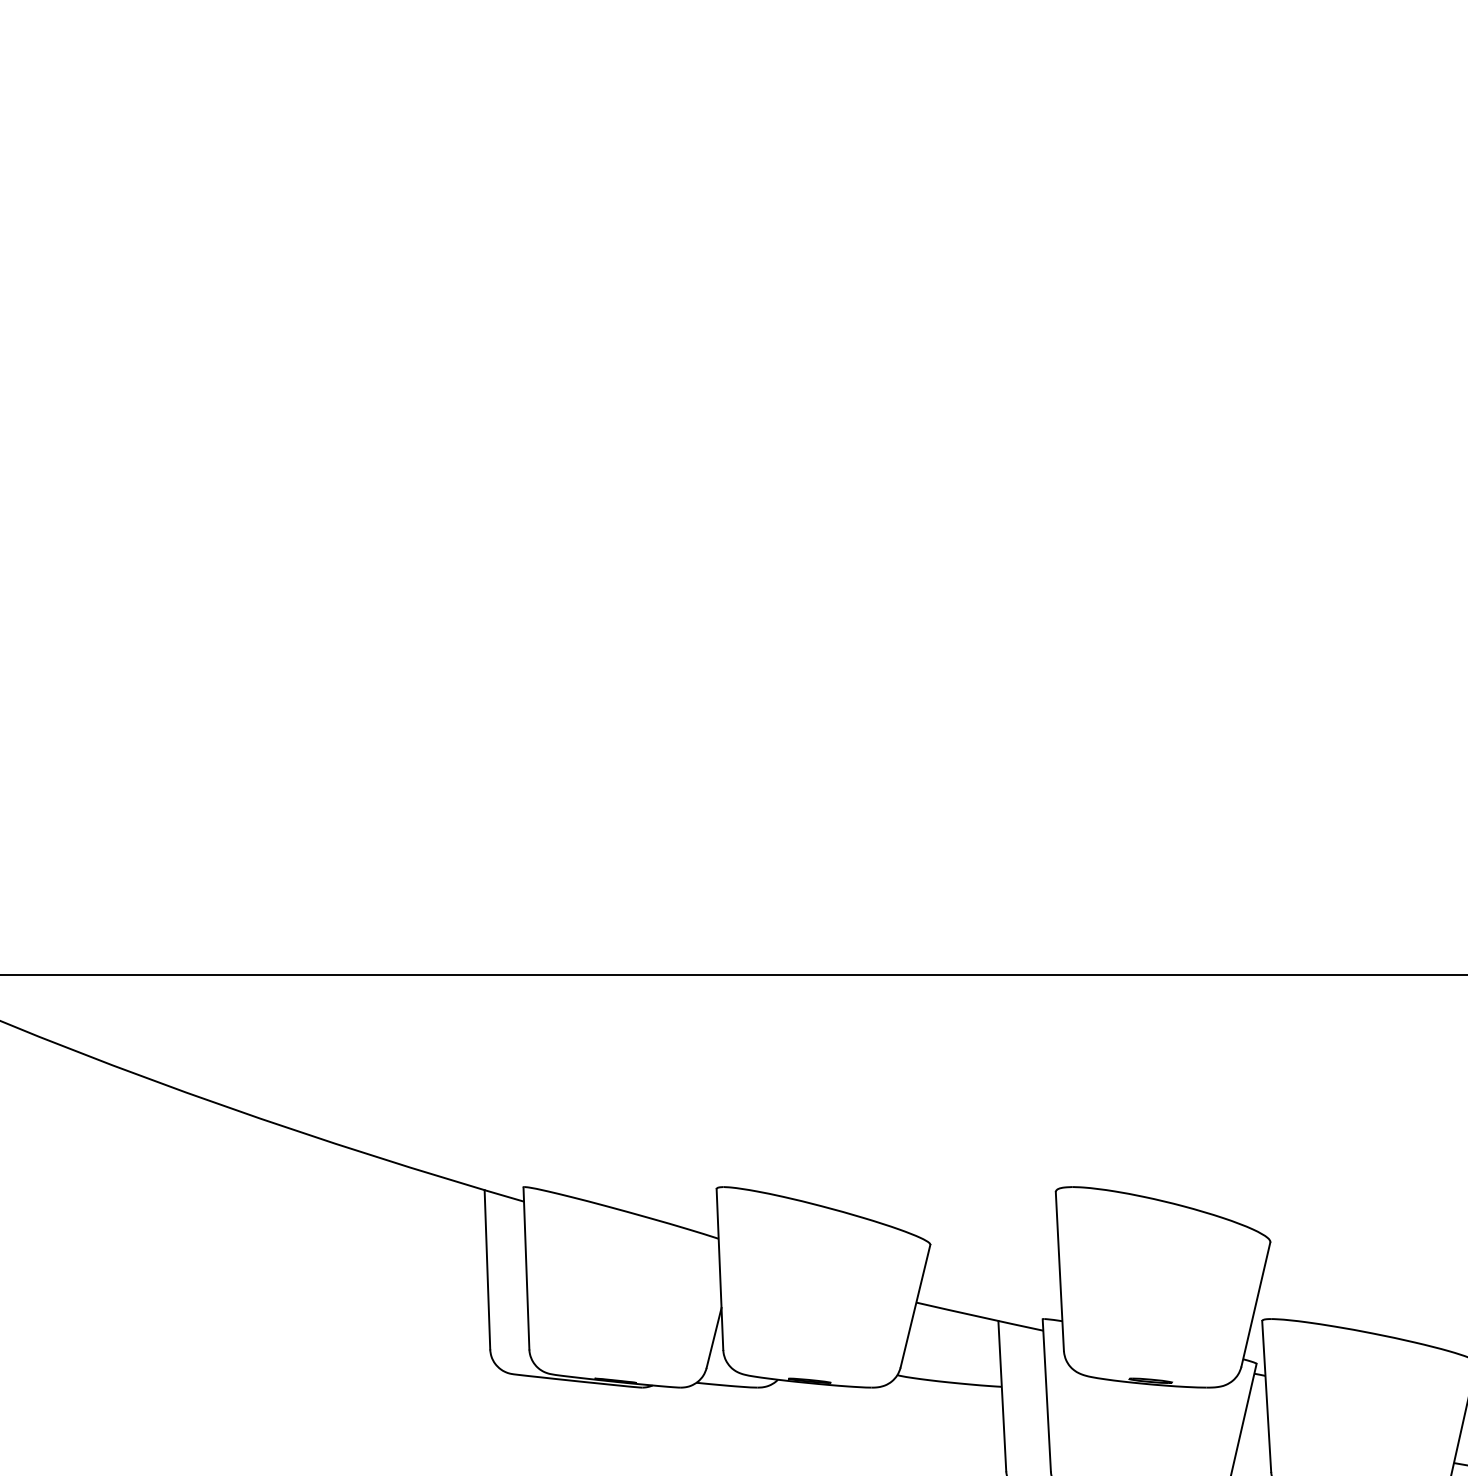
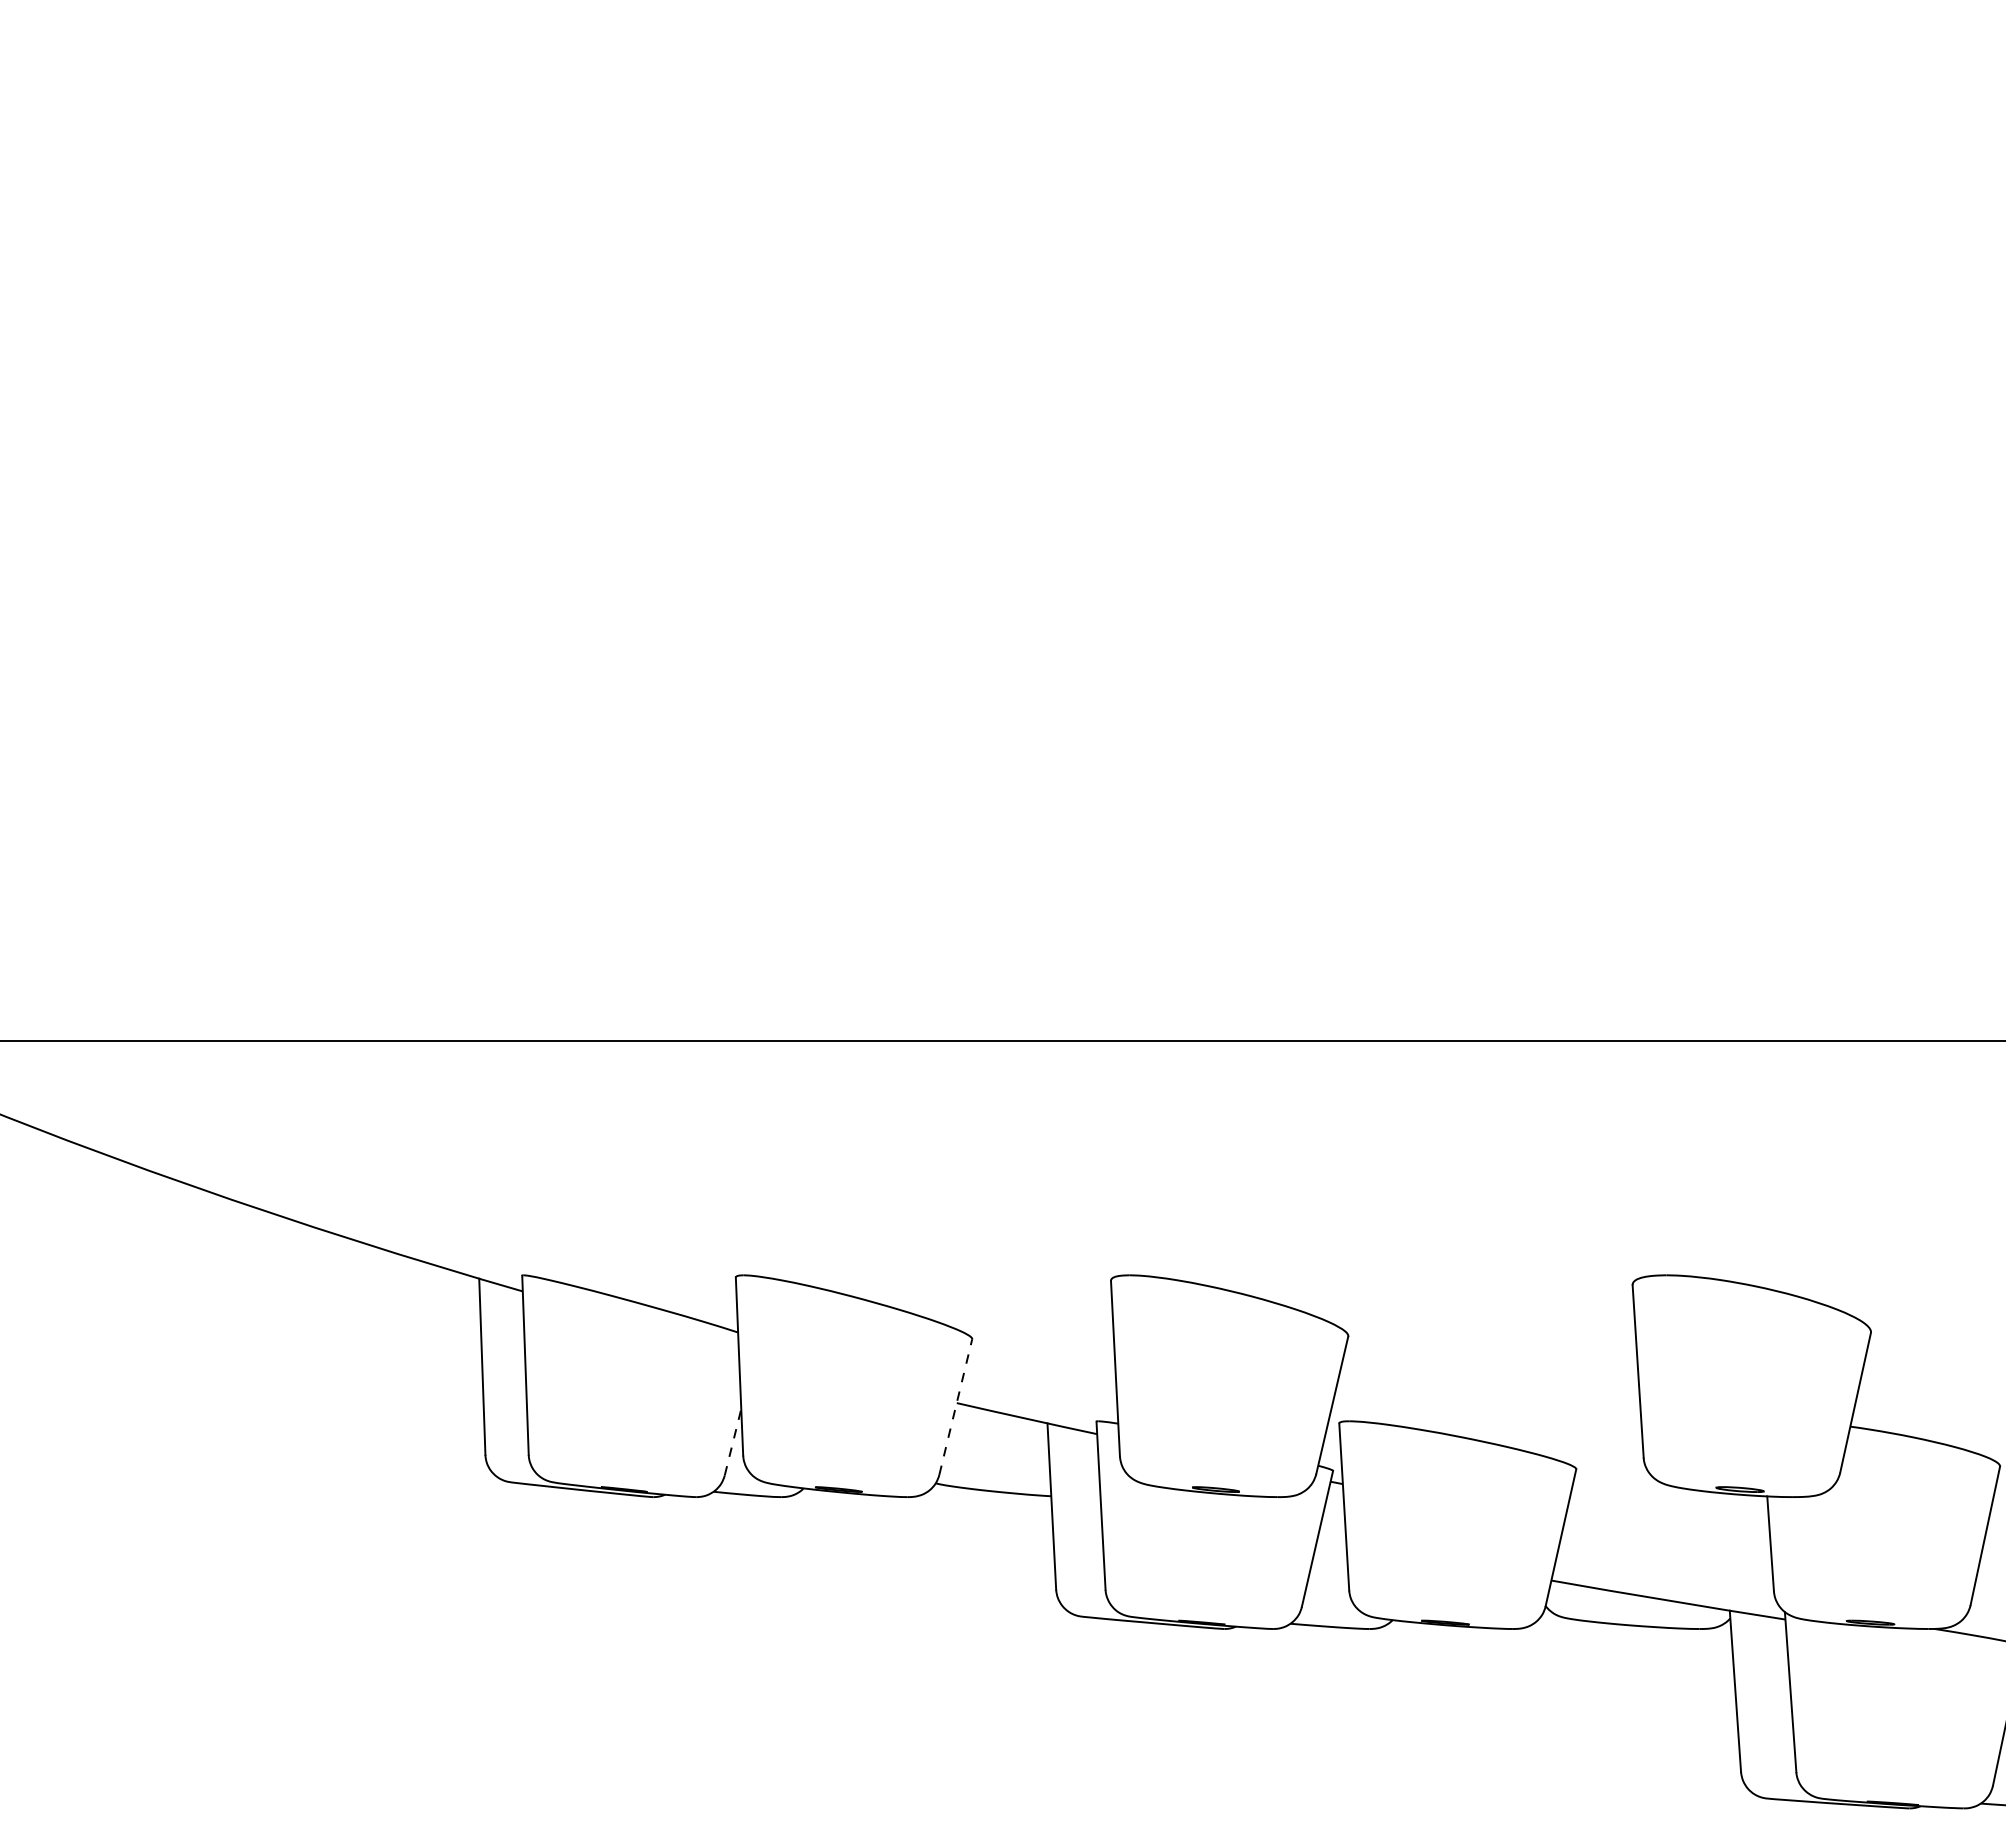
line: (915, 1306) -> (955, 1407), solid -> dashed
line: (714, 1337) -> (733, 1441), solid -> dashed

